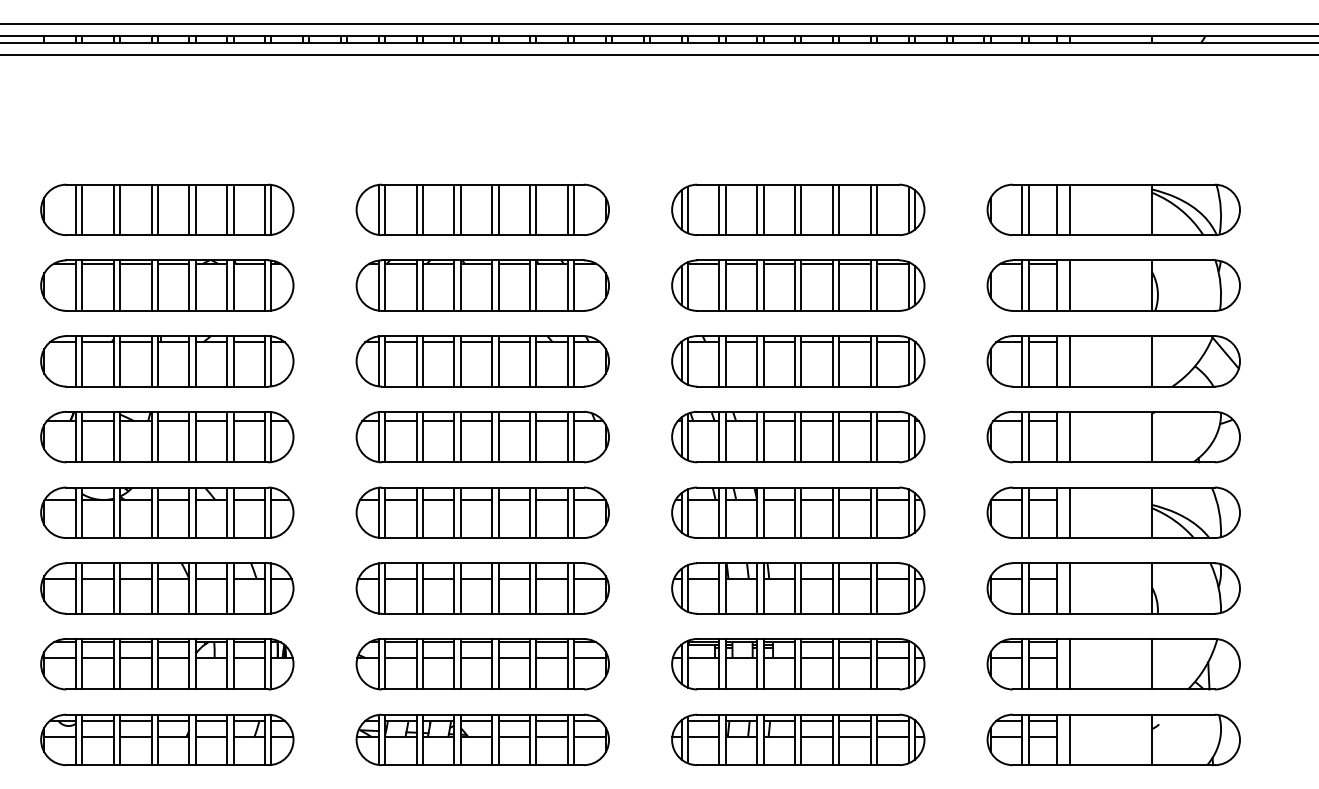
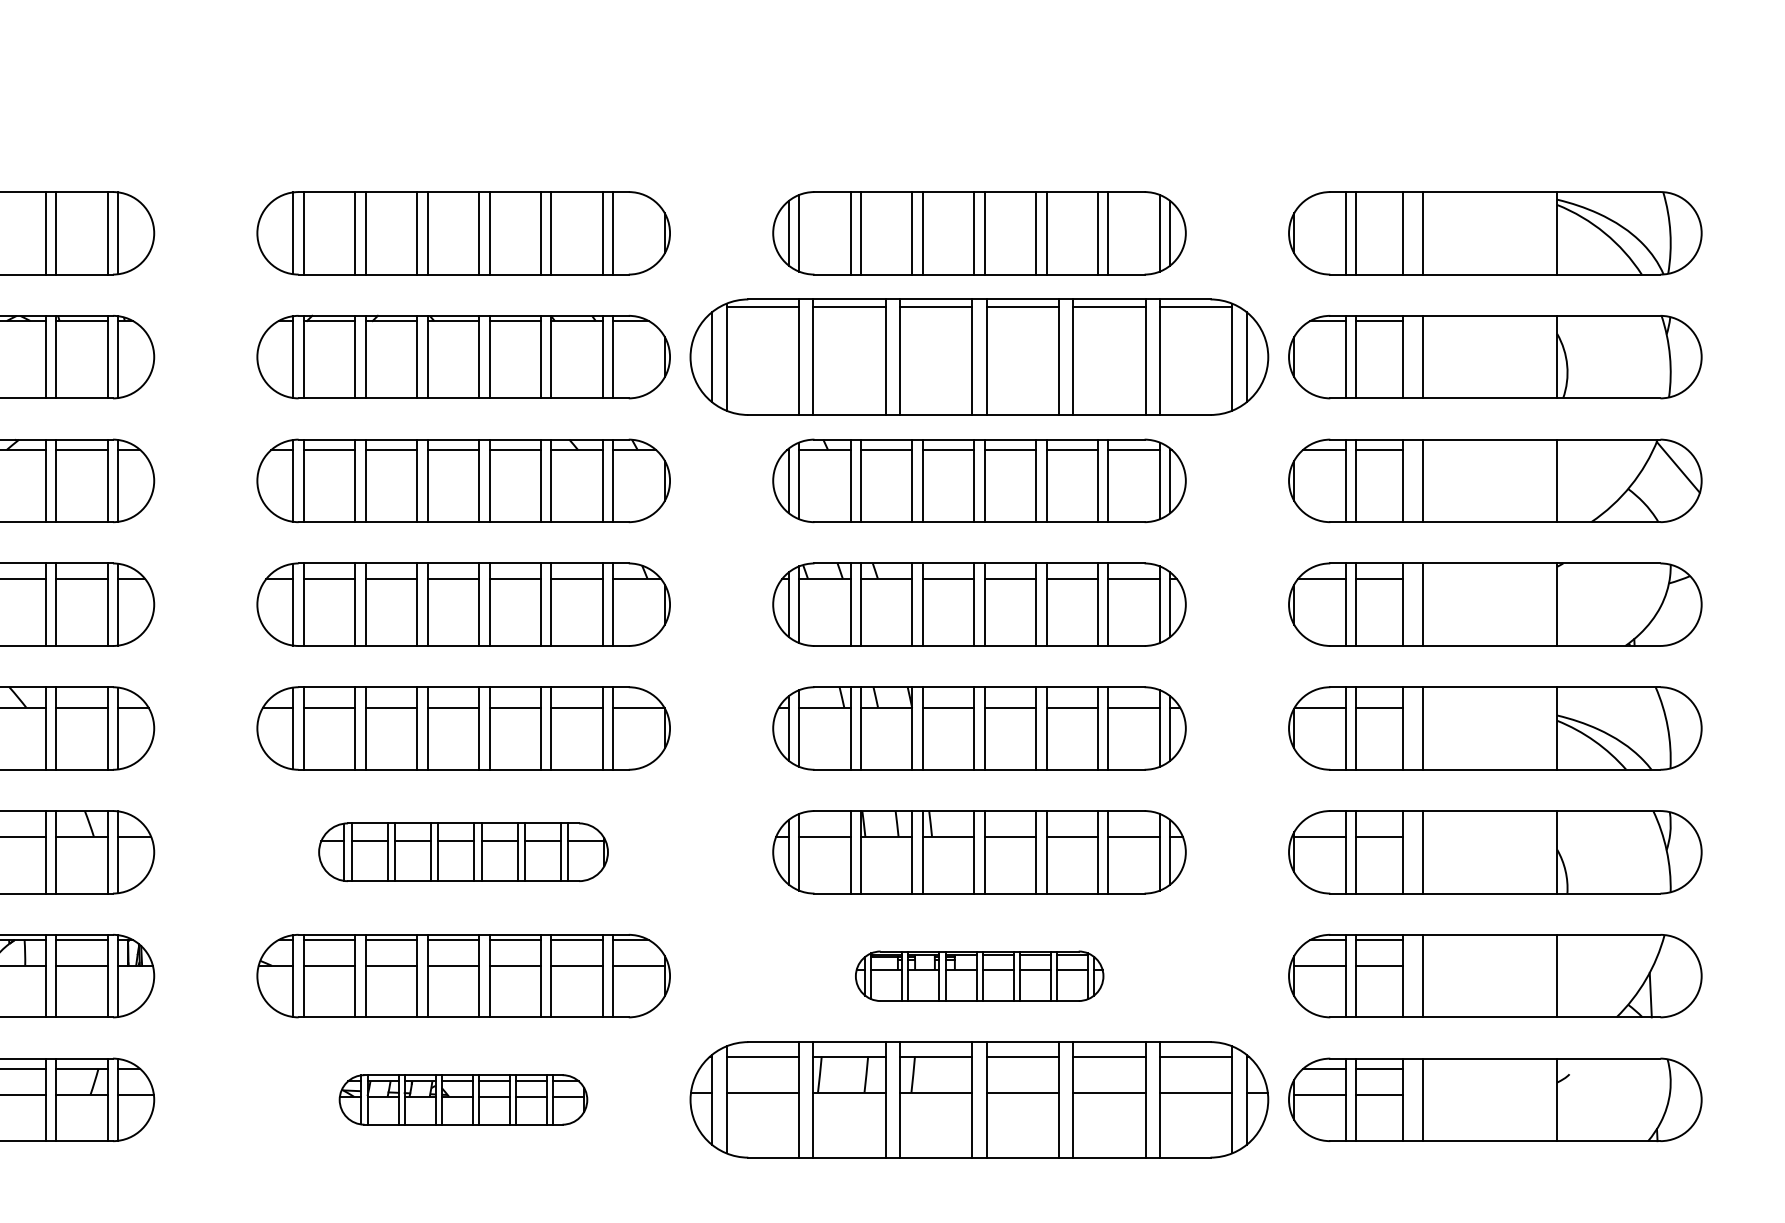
part: (798, 285) -> (979, 356), size x1.4
part: (482, 588) -> (463, 852), size x0.7
part: (798, 664) -> (979, 976), size x0.6
part: (482, 739) -> (463, 1099), size x0.6
part: (798, 739) -> (979, 1099), size x1.4

